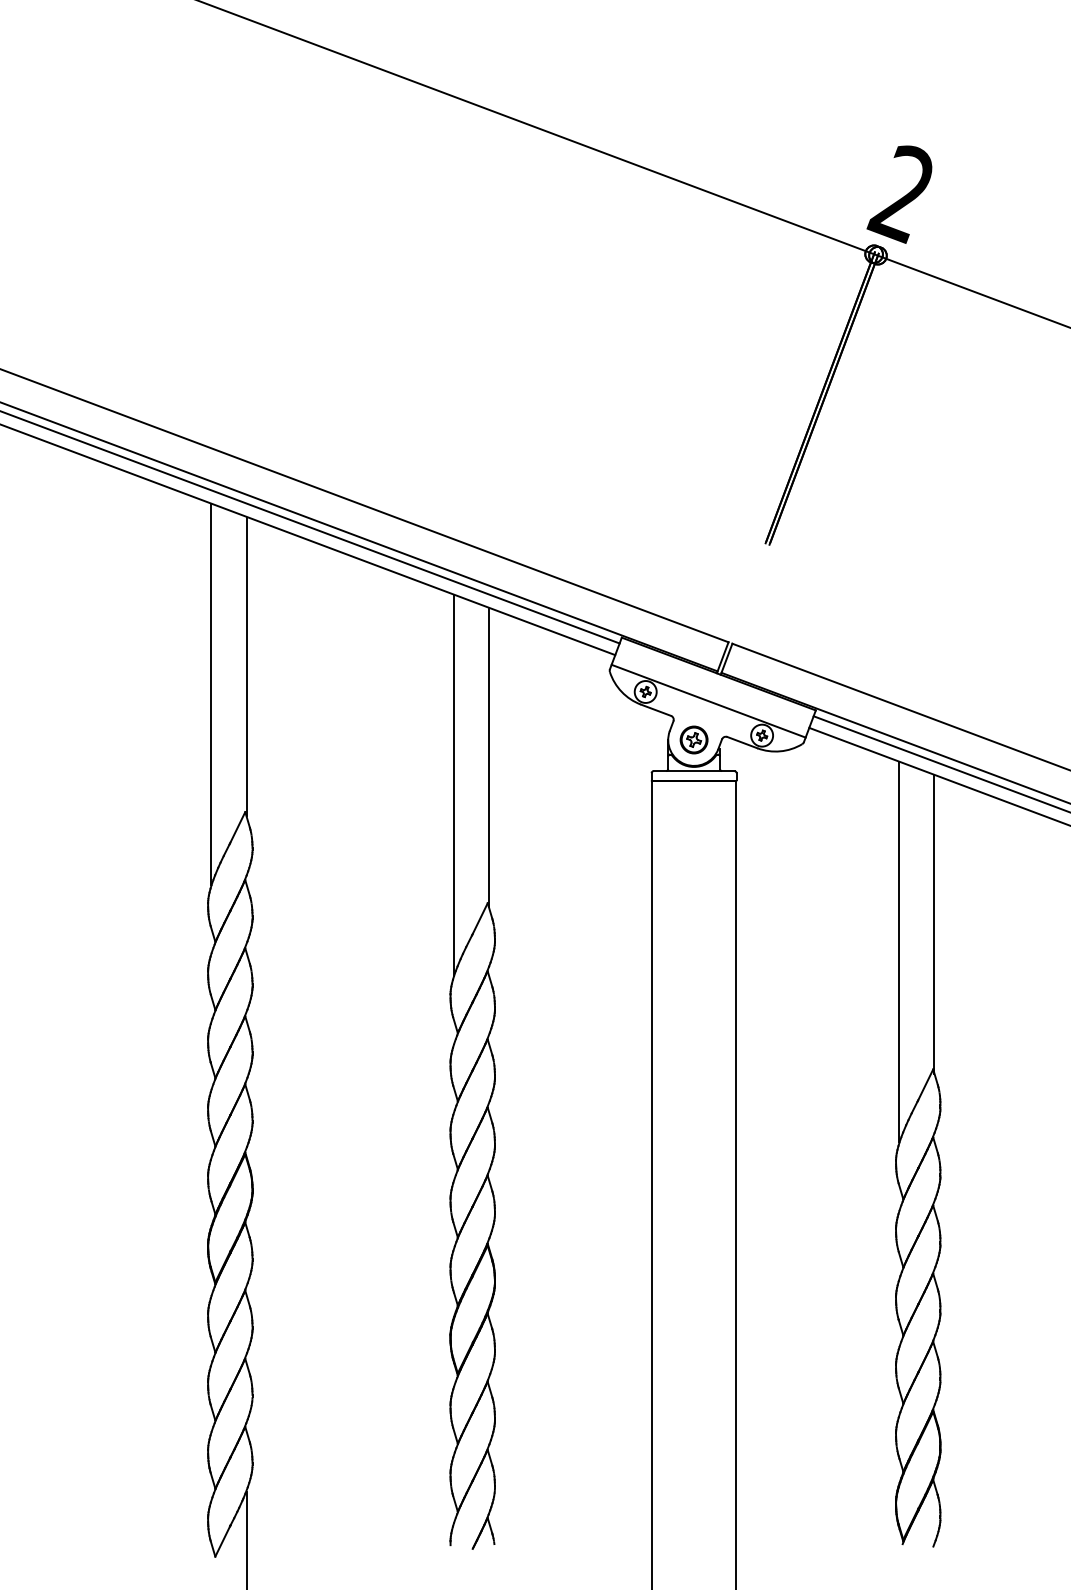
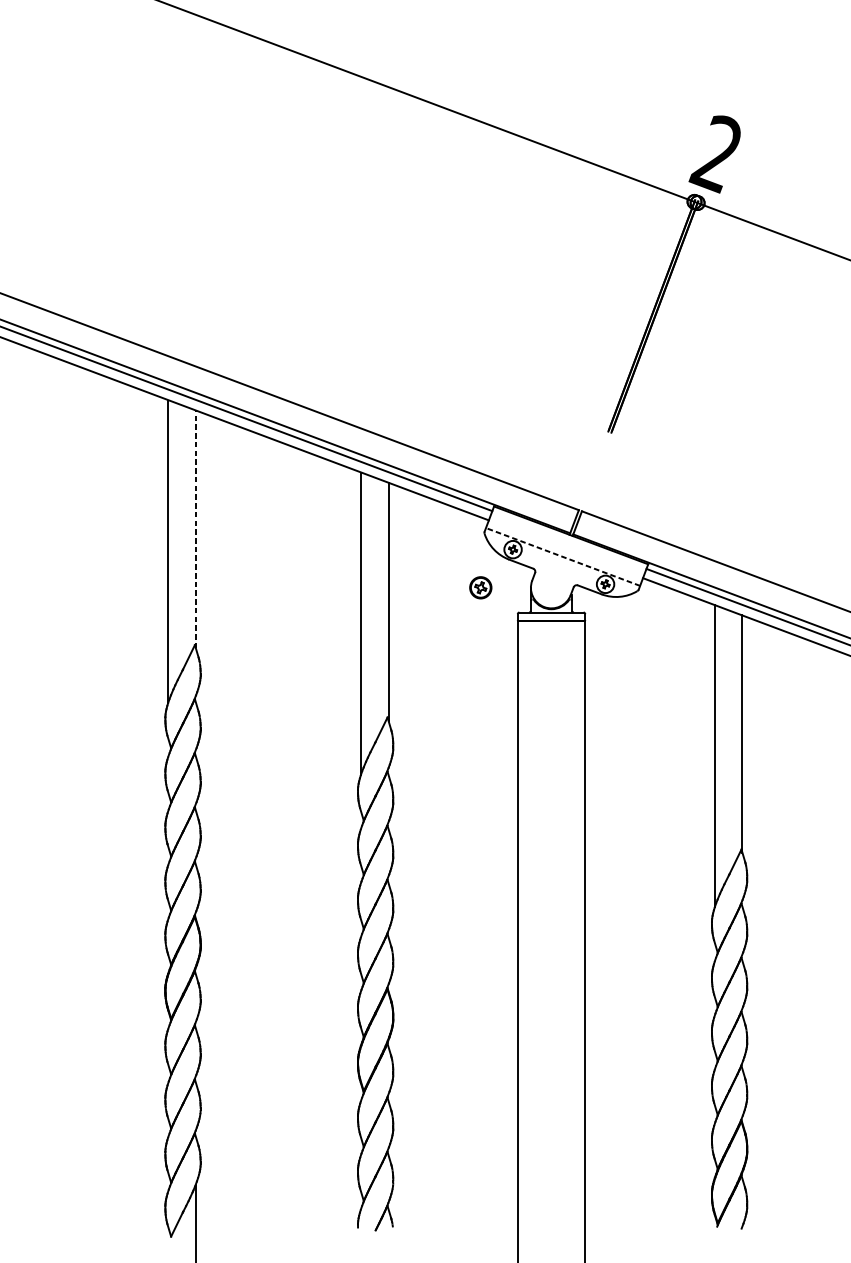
line: (246, 666) -> (195, 529), solid -> dashed
line: (708, 701) -> (562, 557), solid -> dashed
part: (693, 739) -> (480, 587), moved

